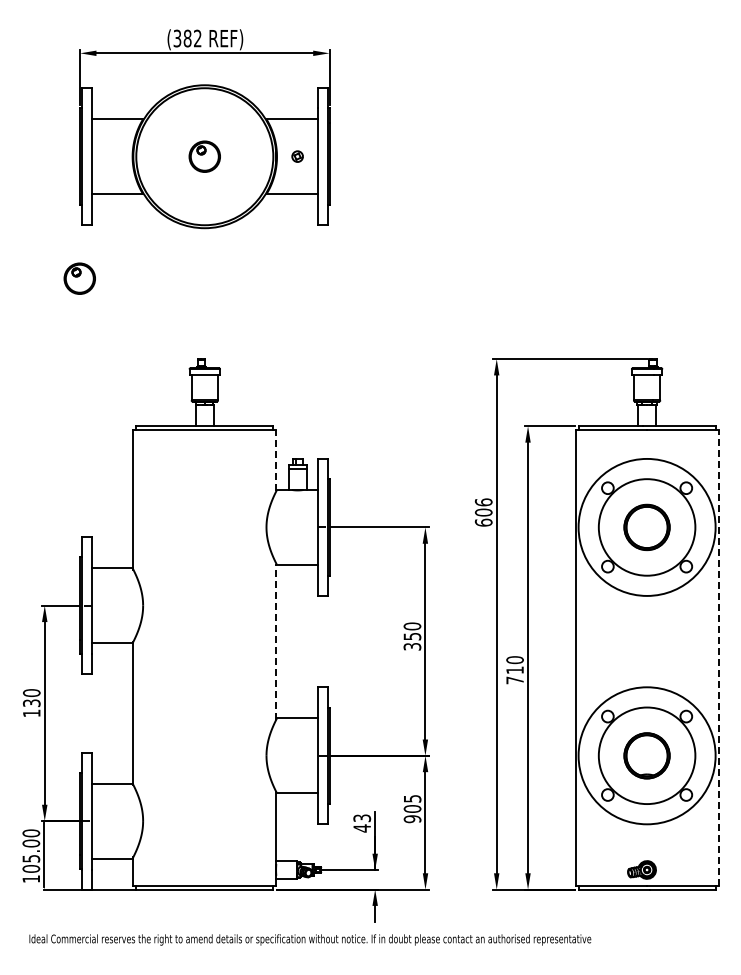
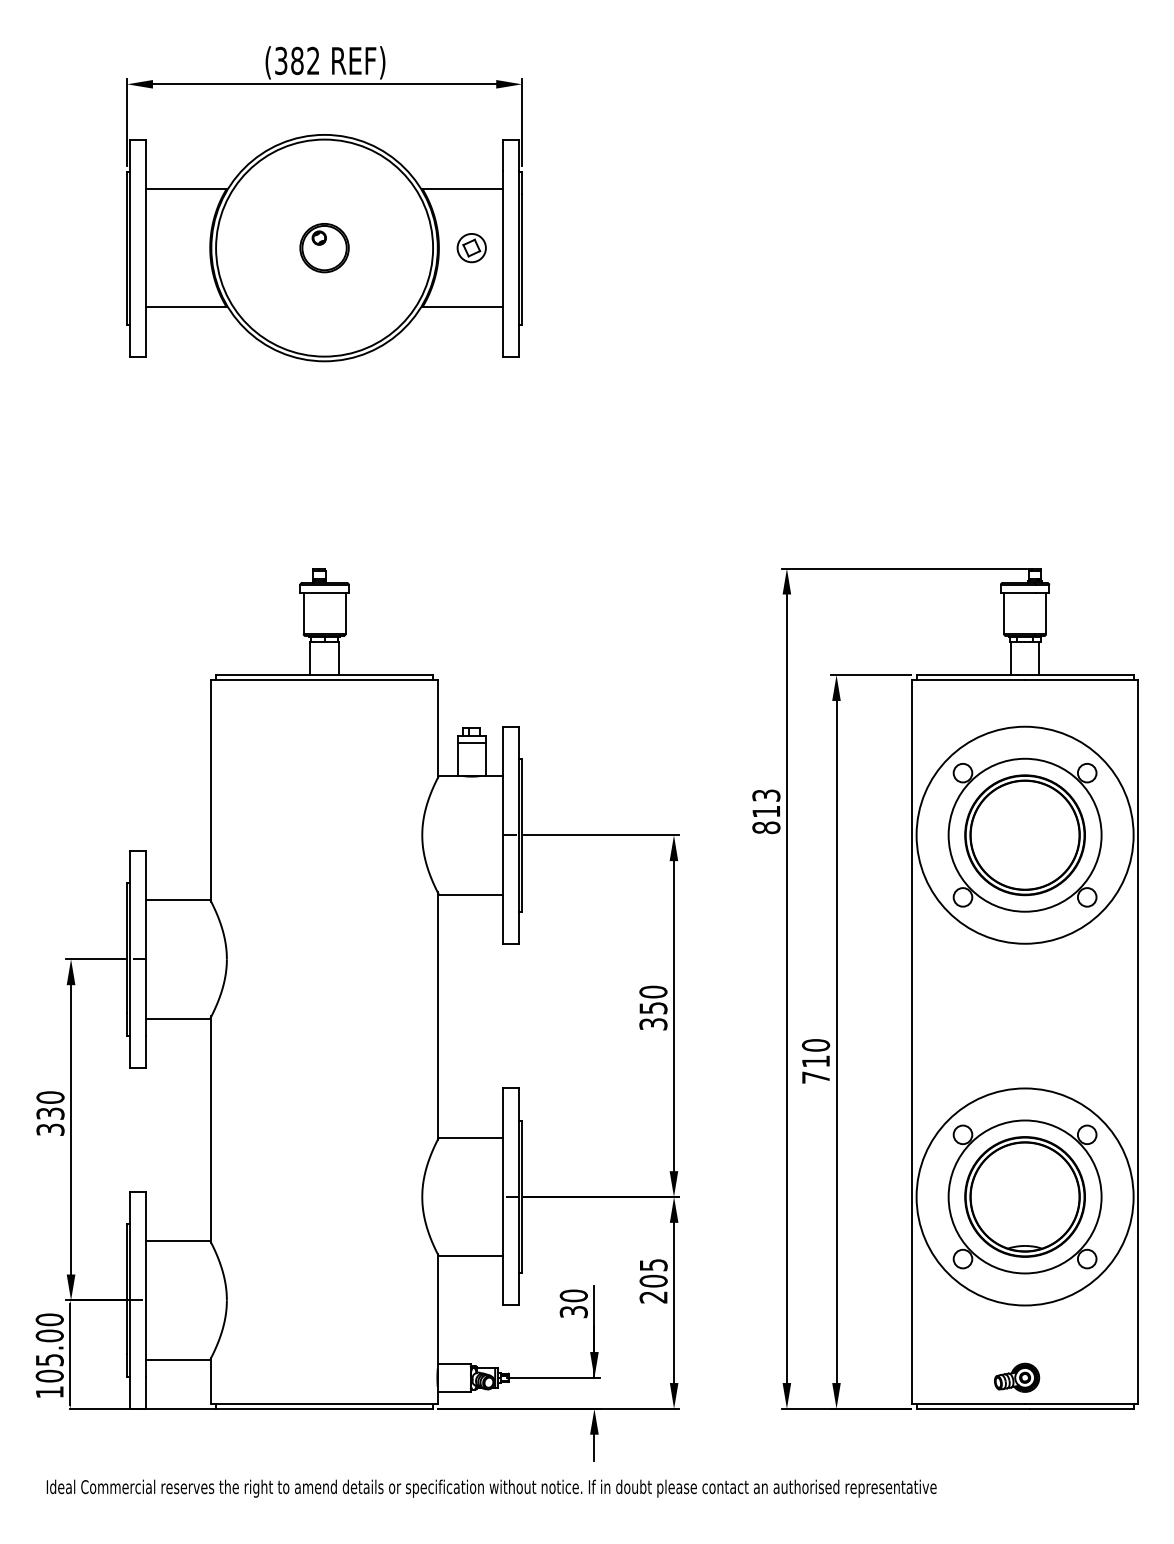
part: (297, 156) -> (471, 247), size x1.67
part: (79, 278) -> (126, 440), removed
line: (276, 460) -> (438, 729), dashed -> solid
text: (483, 512) -> (765, 811), 606 -> 813
part: (646, 527) -> (1024, 835), size x1.67
line: (276, 641) -> (438, 1015), dashed -> solid
line: (718, 657) -> (1138, 1041), dashed -> solid
text: (31, 713) -> (50, 1129), 130 -> 330
part: (646, 755) -> (1024, 1196), size x1.67
text: (412, 819) -> (653, 1297), 905 -> 205
text: (362, 823) -> (574, 1304), 43 -> 30

